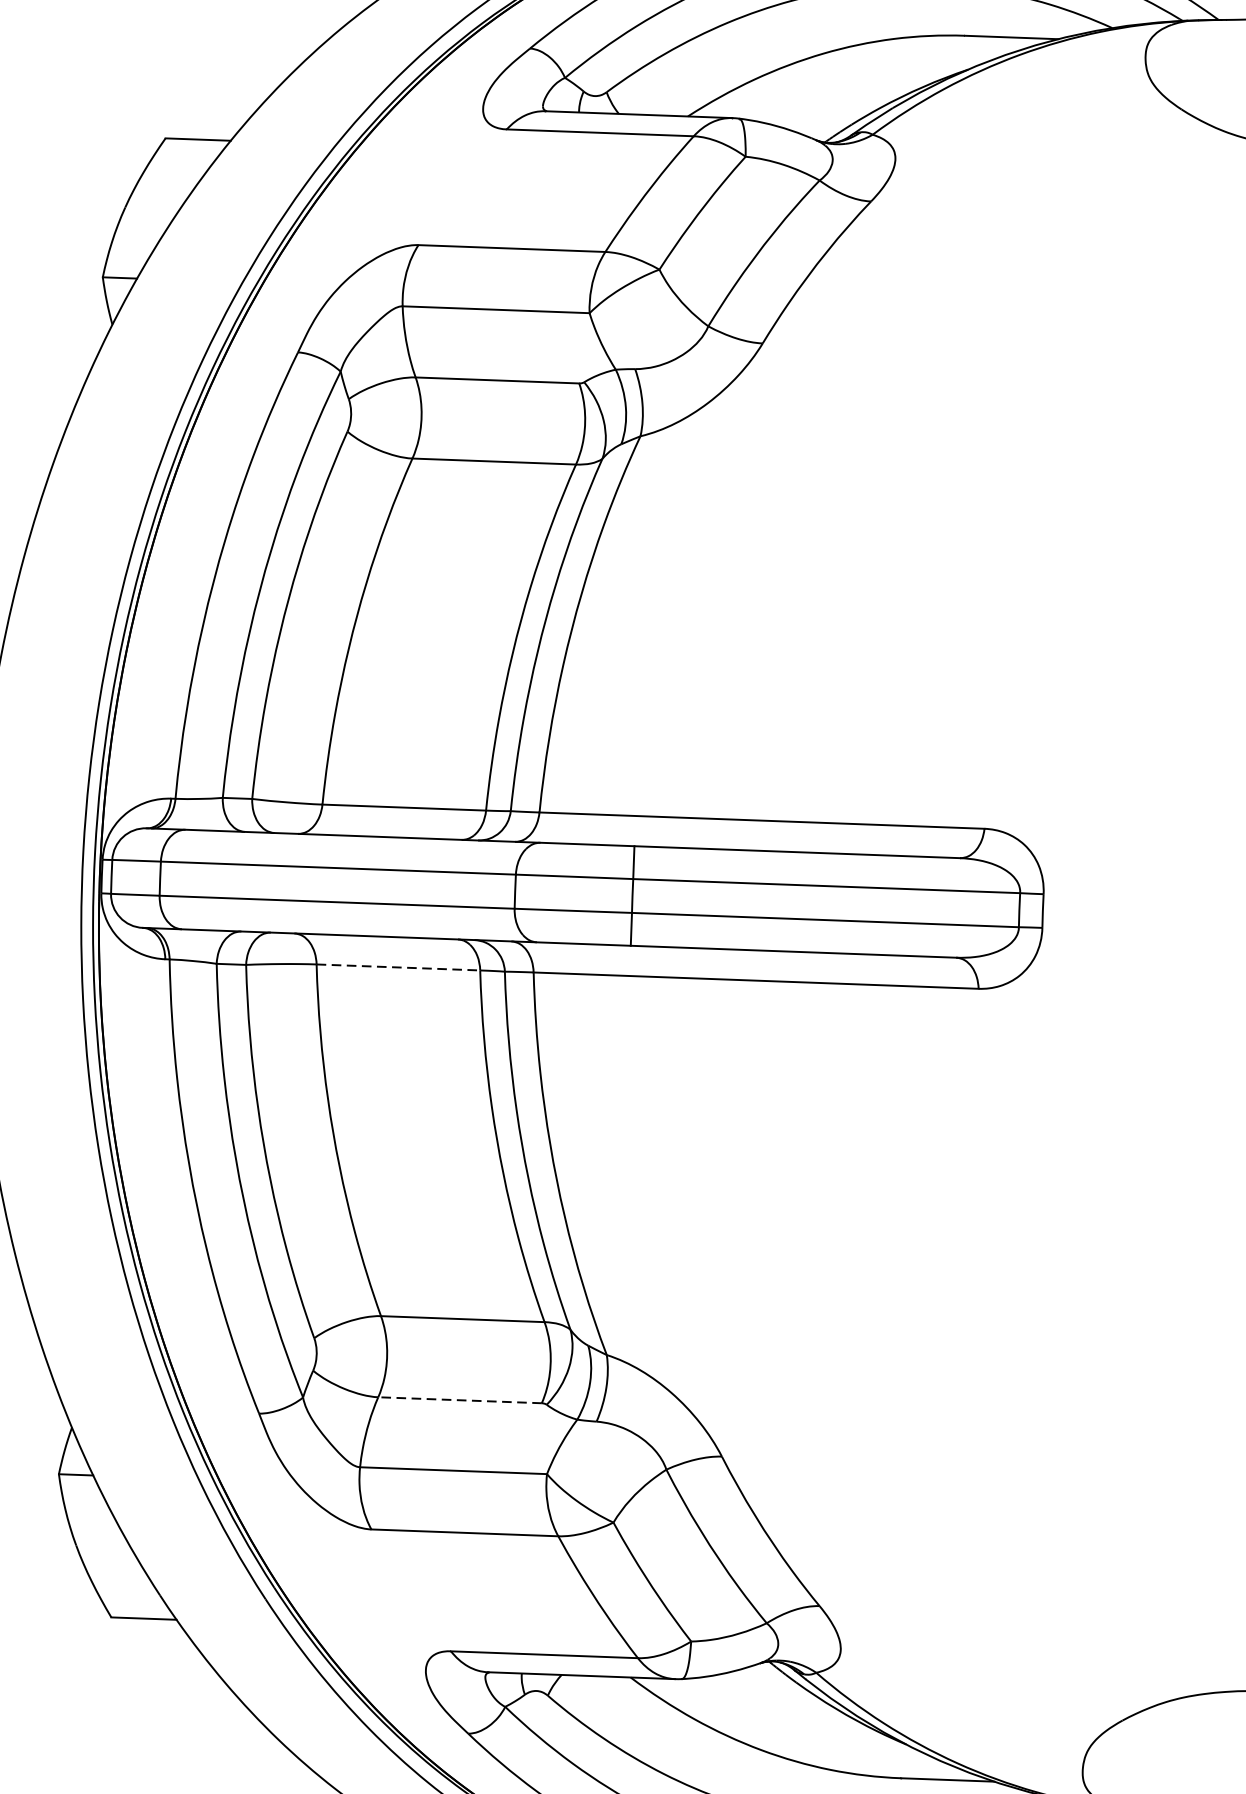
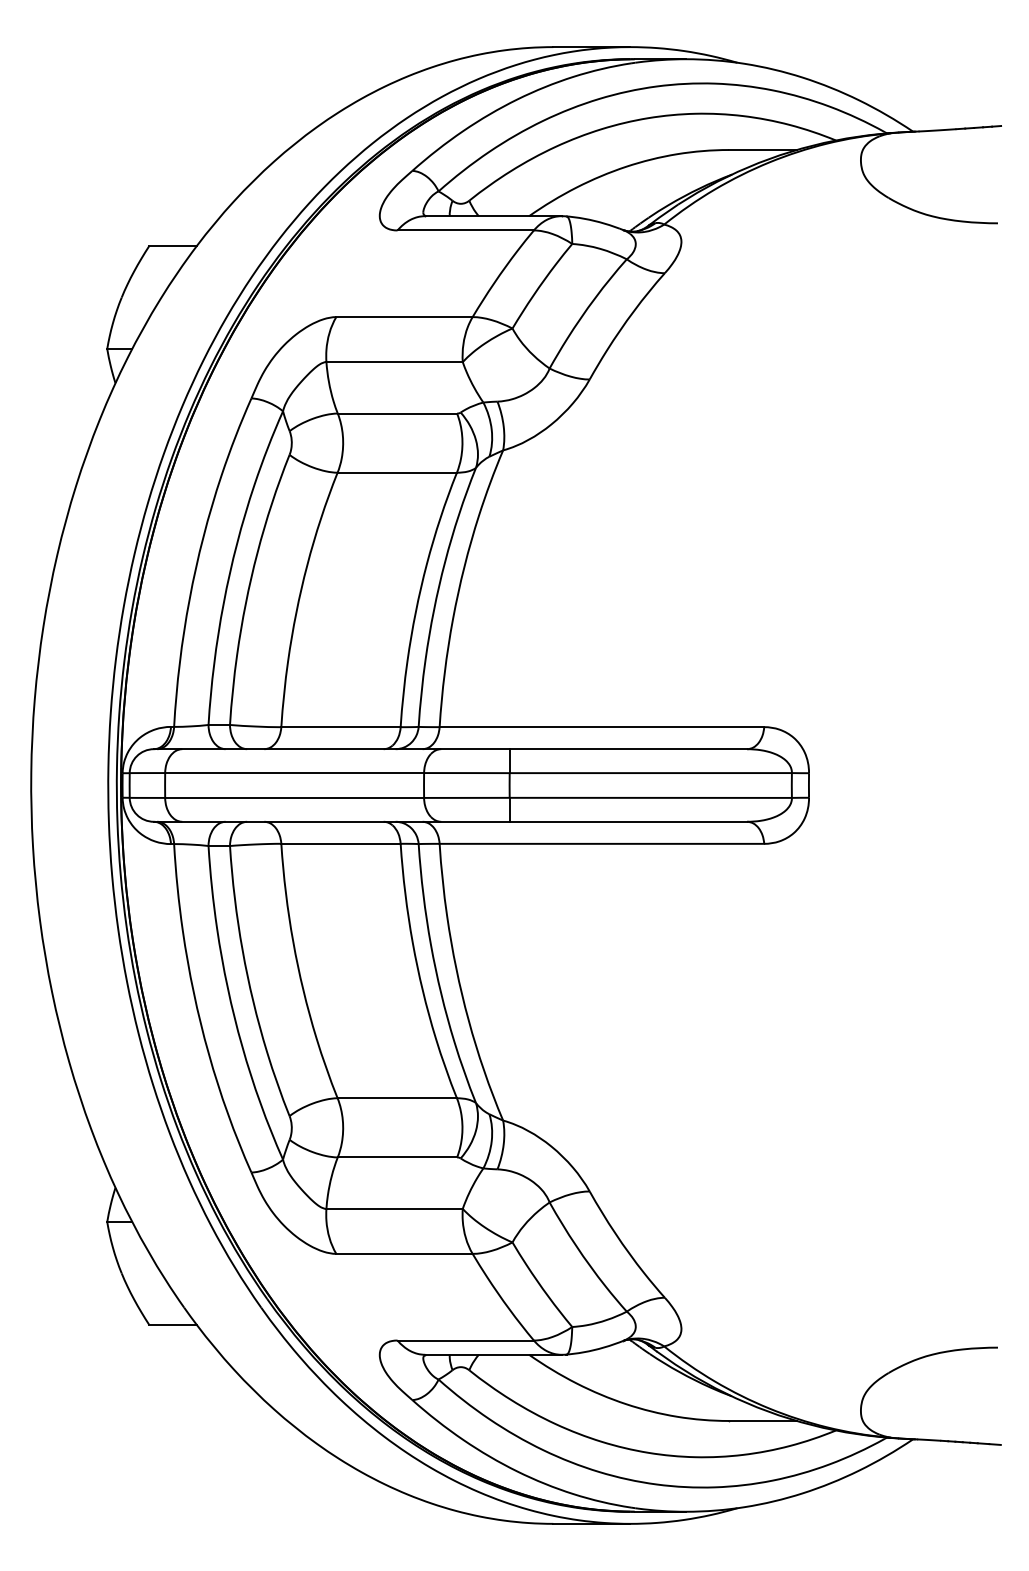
line: (399, 967) -> (341, 843), dashed -> solid
line: (460, 1400) -> (397, 1157), dashed -> solid

